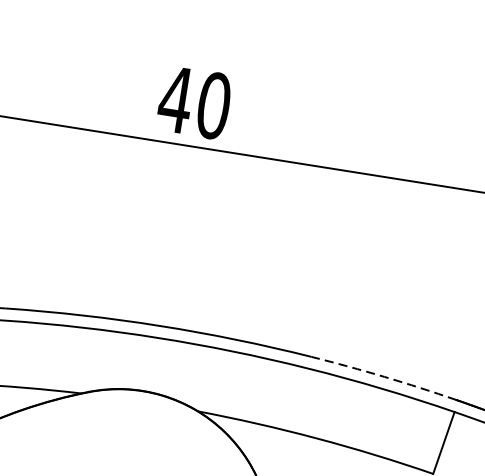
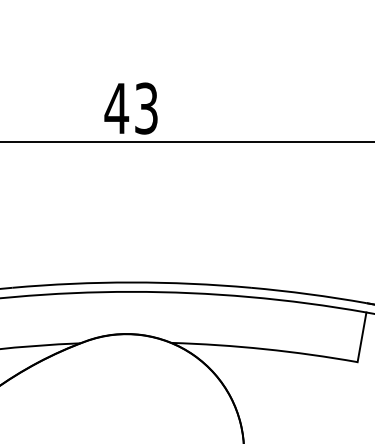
text: (213, 105) -> (146, 108), 40 -> 43
arc: (383, 377) -> (308, 294), dashed -> solid

